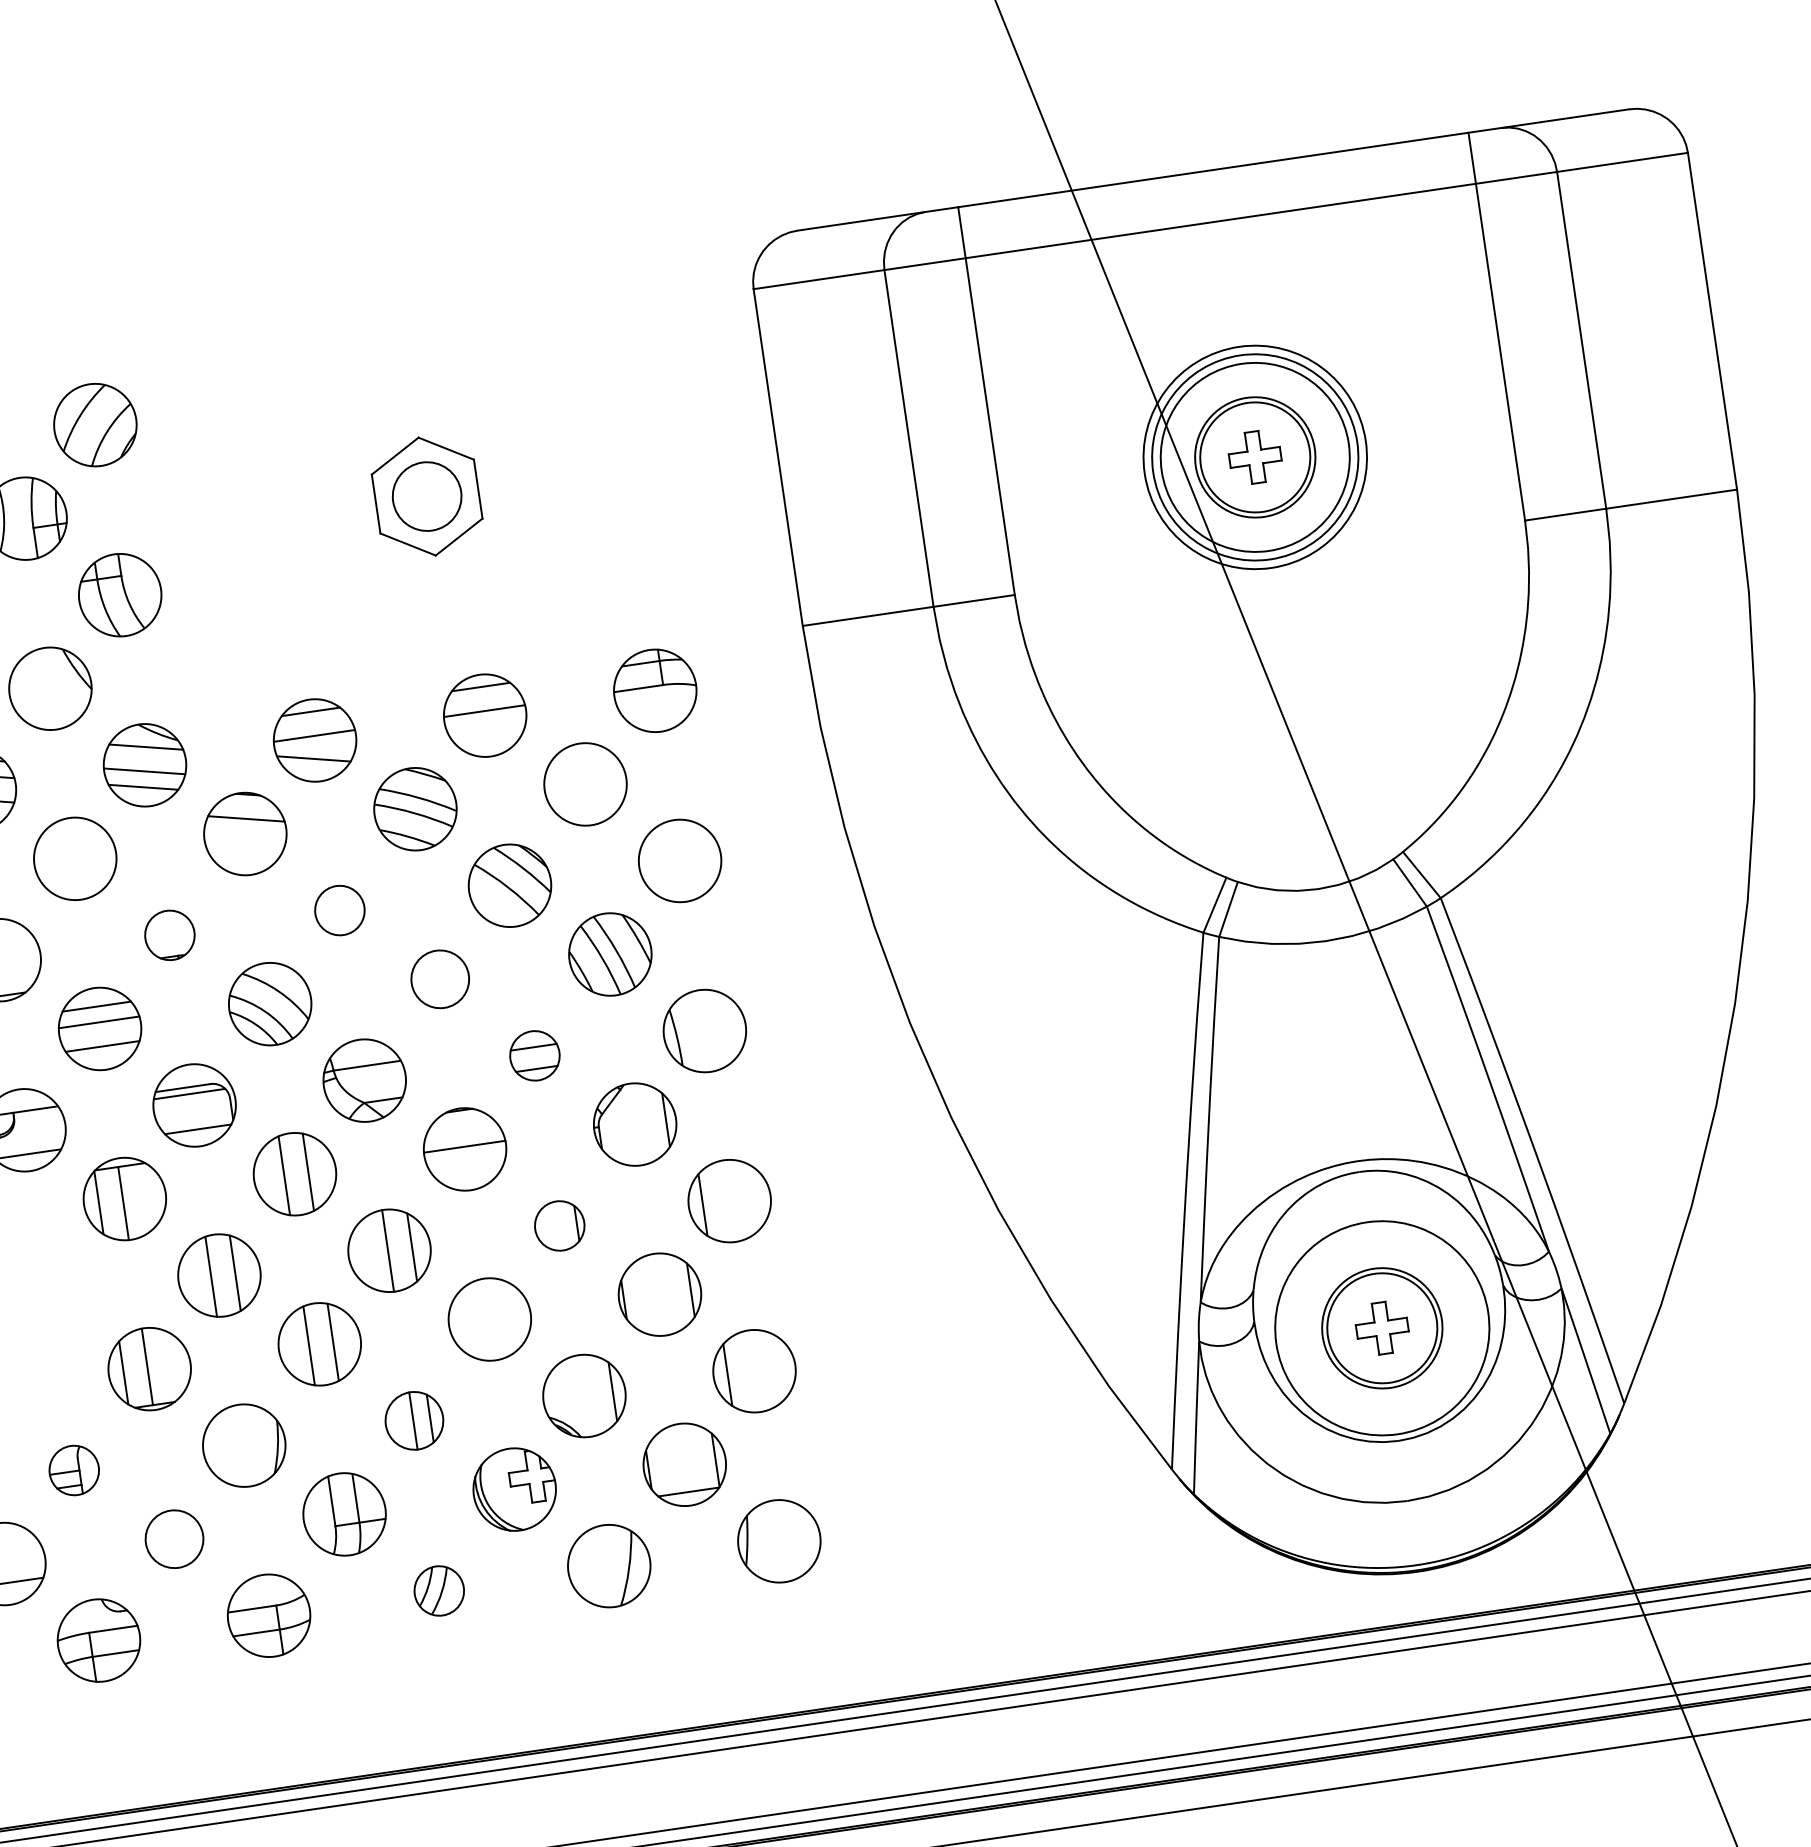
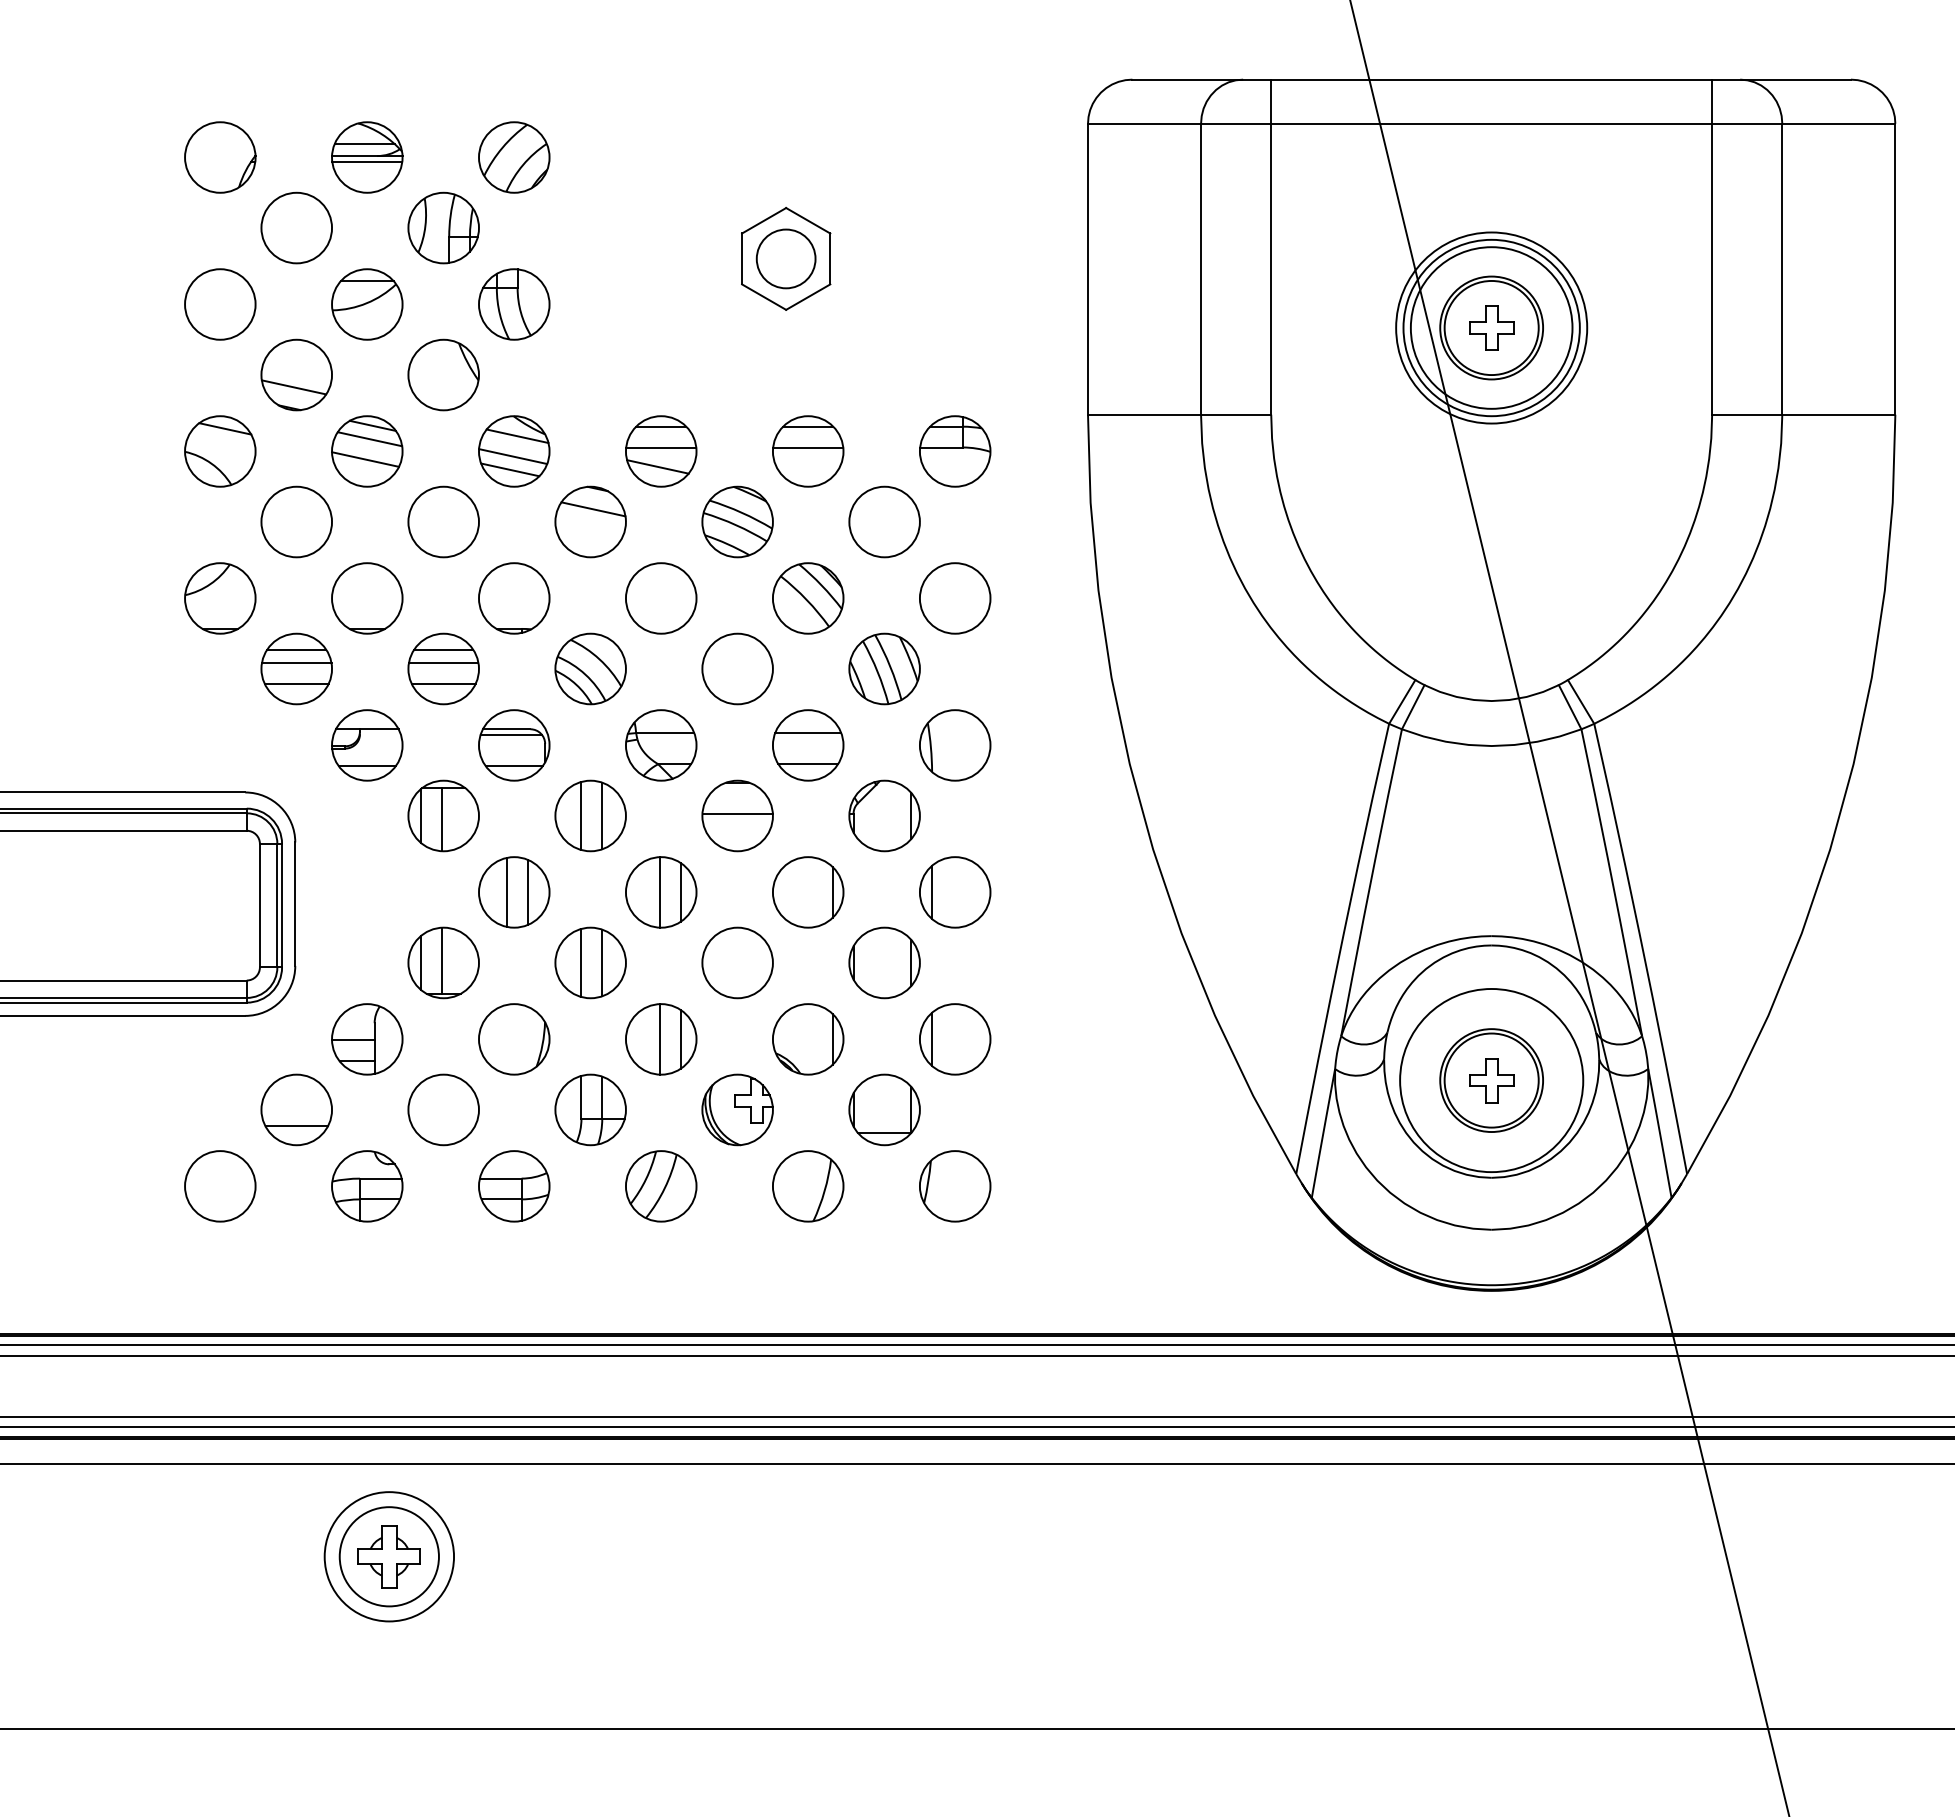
circle: (339, 910) -> (660, 598), size x1.67
part: (170, 935) -> (514, 598), size x1.67
circle: (439, 978) -> (737, 668), size x1.43
part: (535, 1055) -> (808, 745), size x1.67
part: (559, 1226) -> (808, 892), size x1.67
part: (414, 1420) -> (661, 1039), size x1.43
part: (74, 1470) -> (367, 1039), size x1.67
circle: (174, 1538) -> (443, 1109), size x1.43
part: (439, 1591) -> (661, 1186), size x1.67

